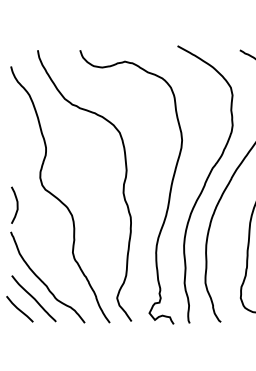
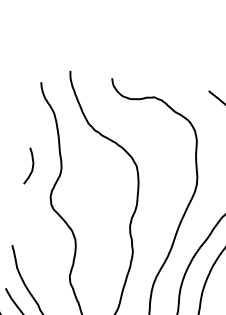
curve: (16, 204) -> (31, 165), moved

